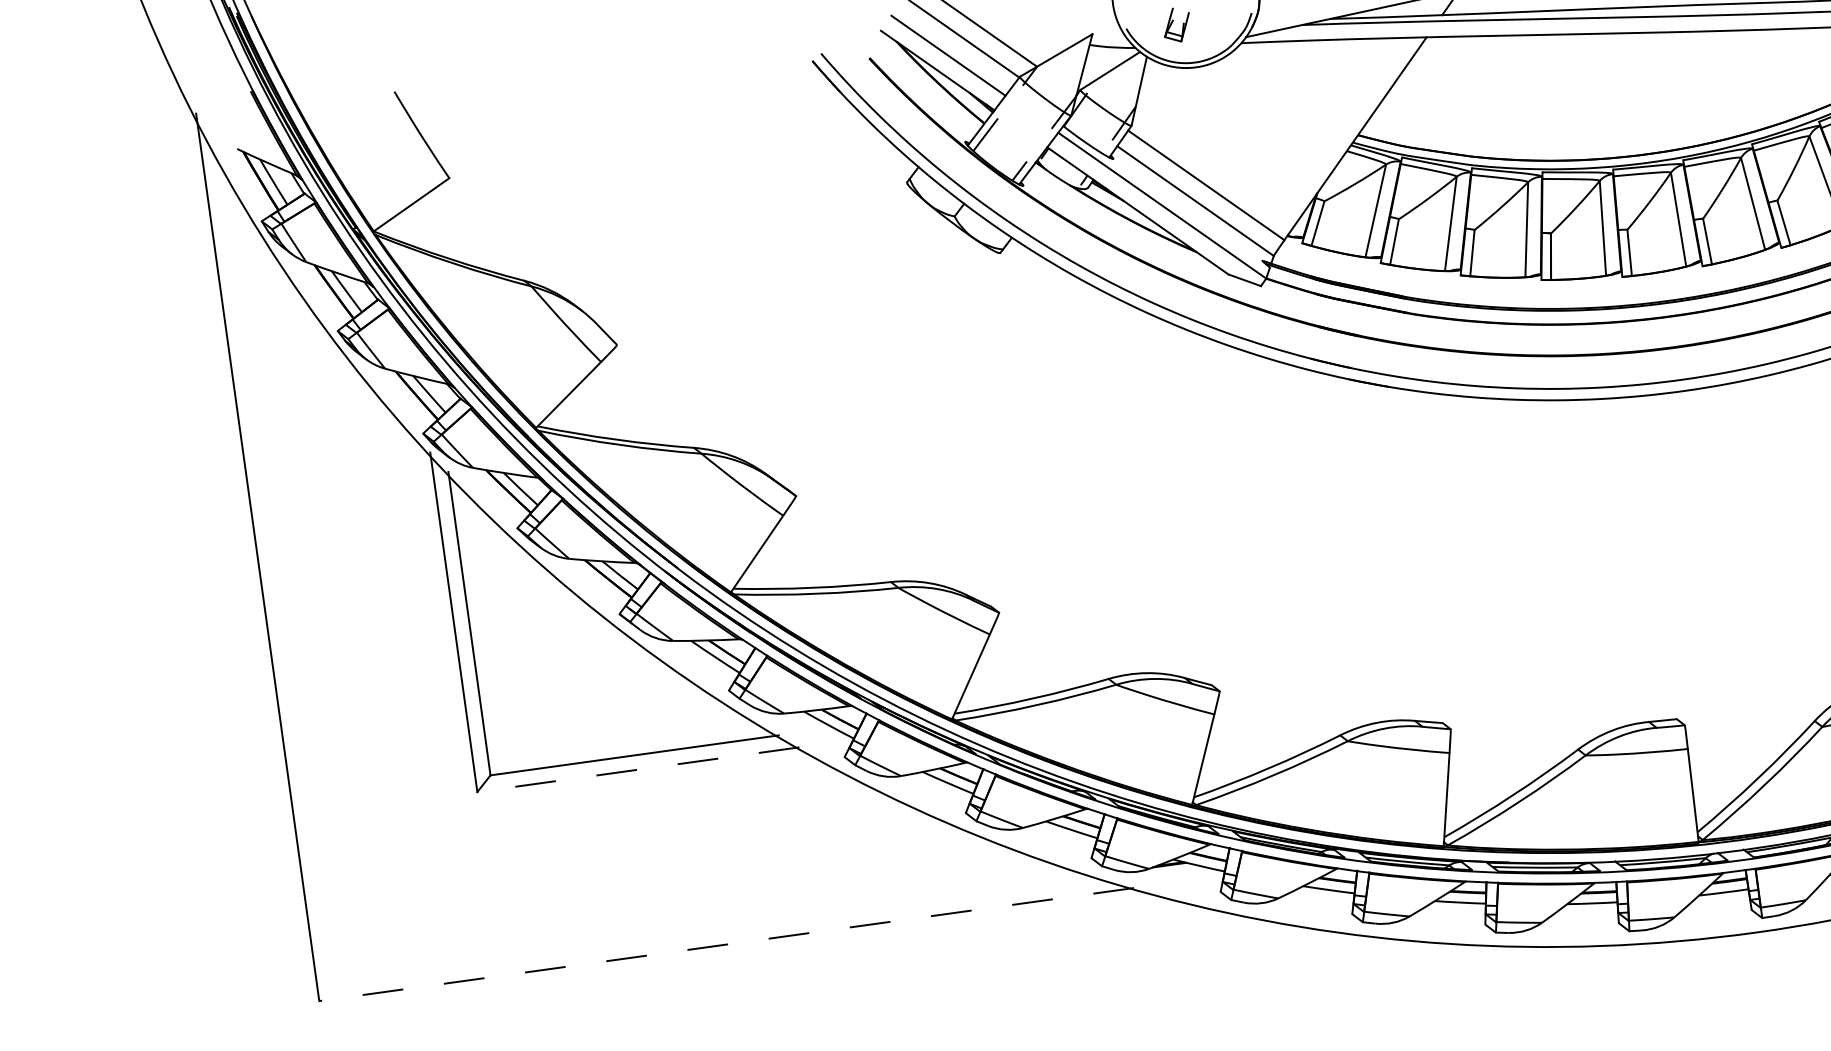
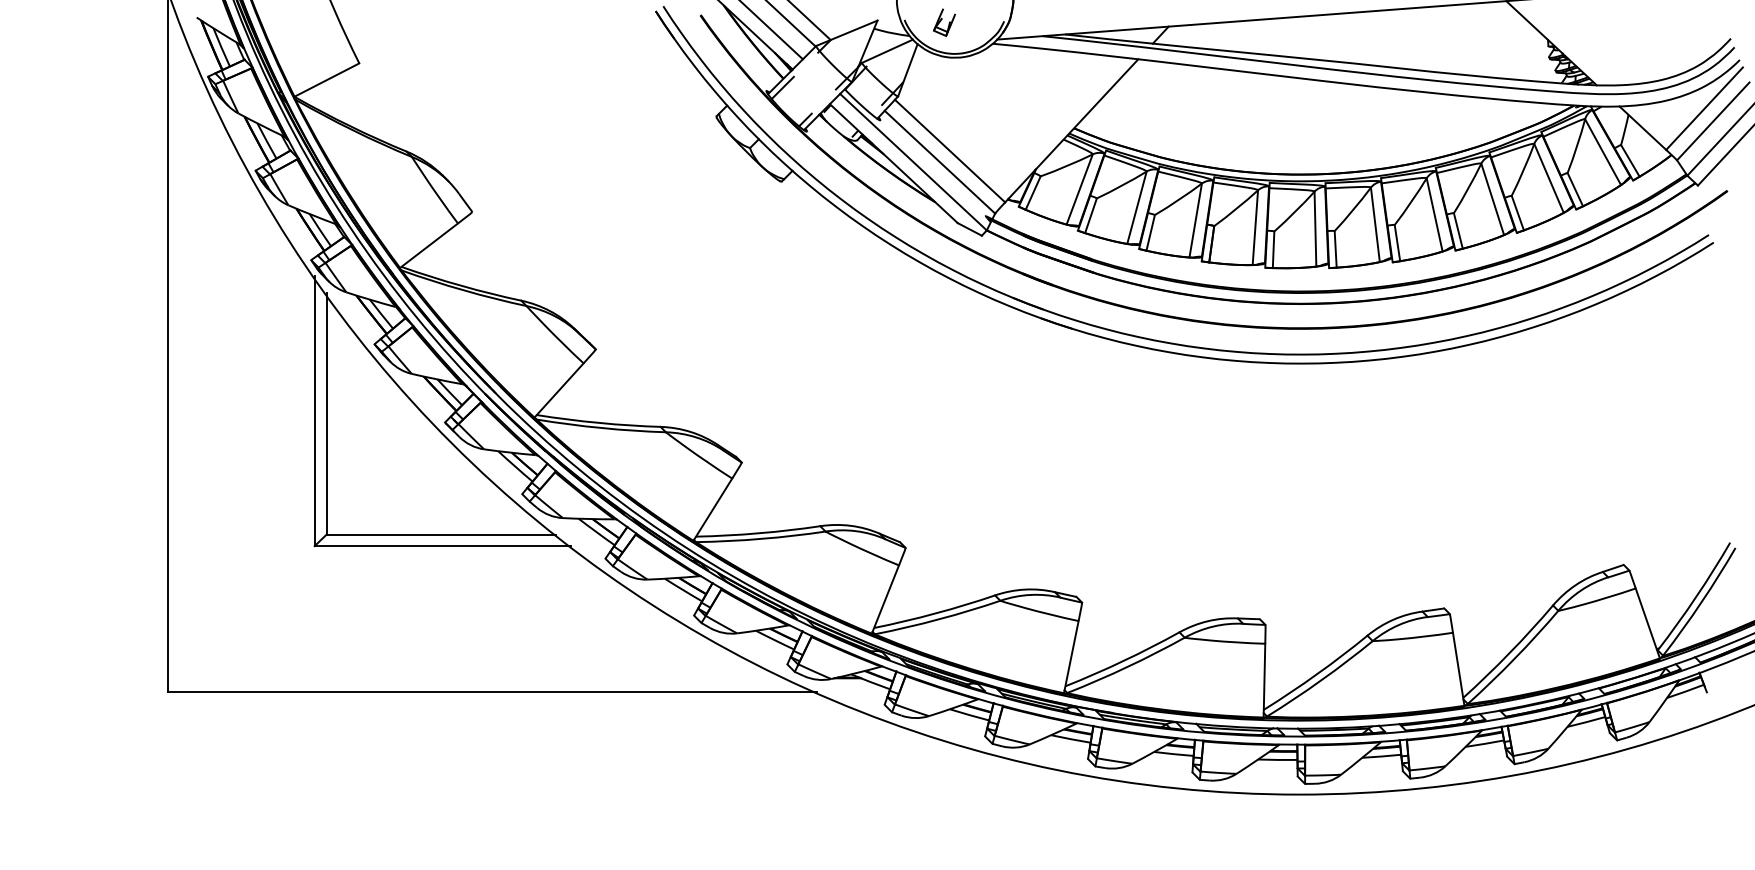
line: (637, 770) -> (442, 546), dashed -> solid
line: (726, 944) -> (492, 692), dashed -> solid

